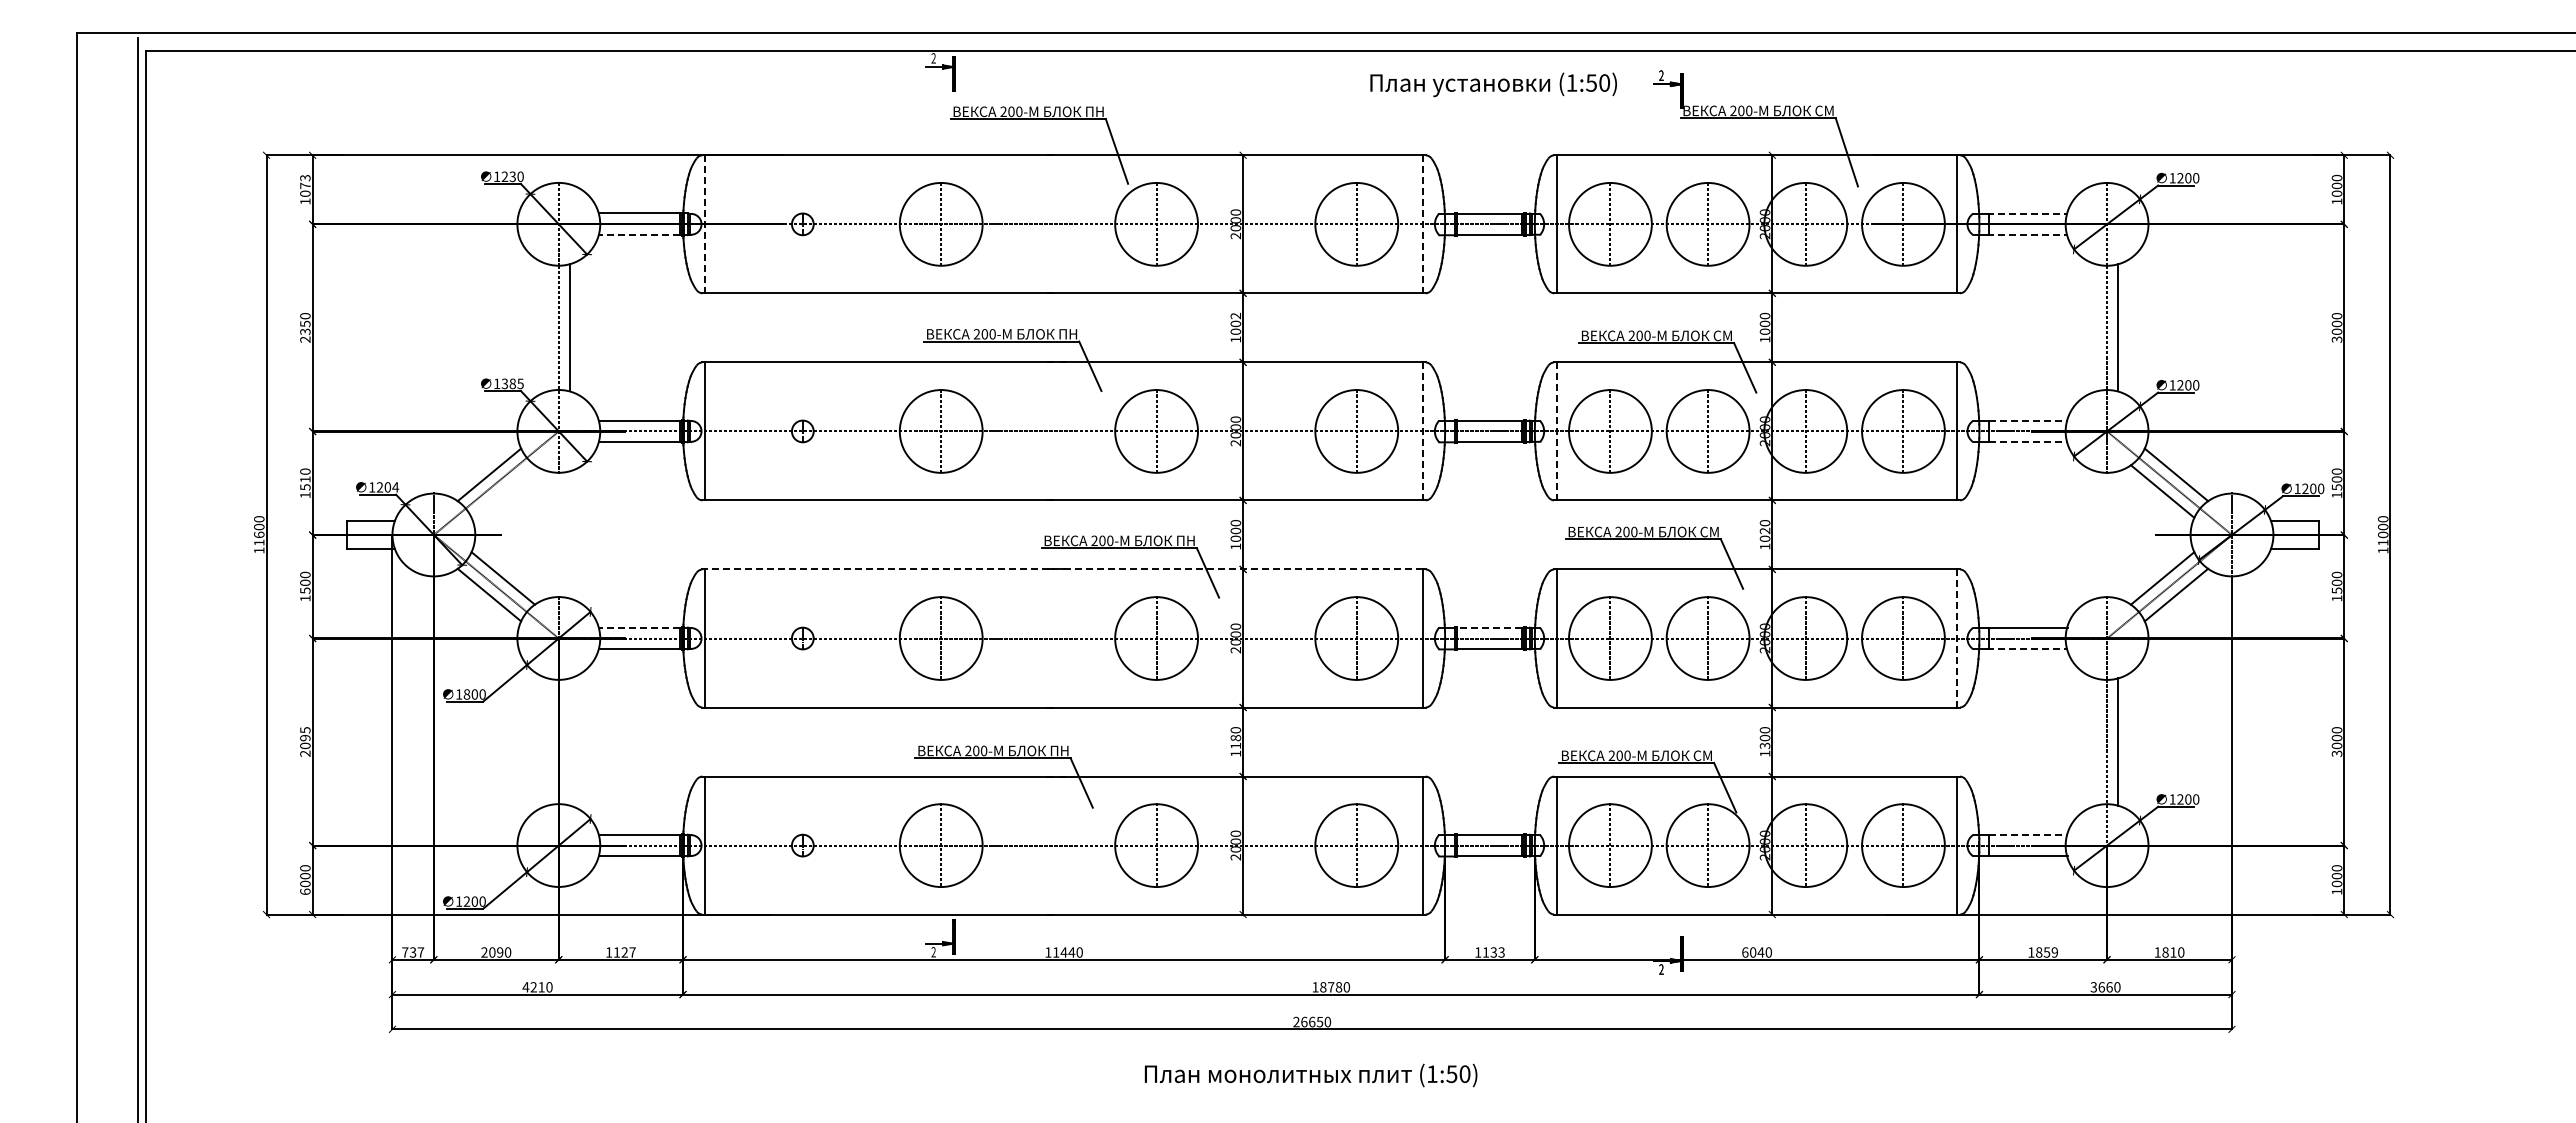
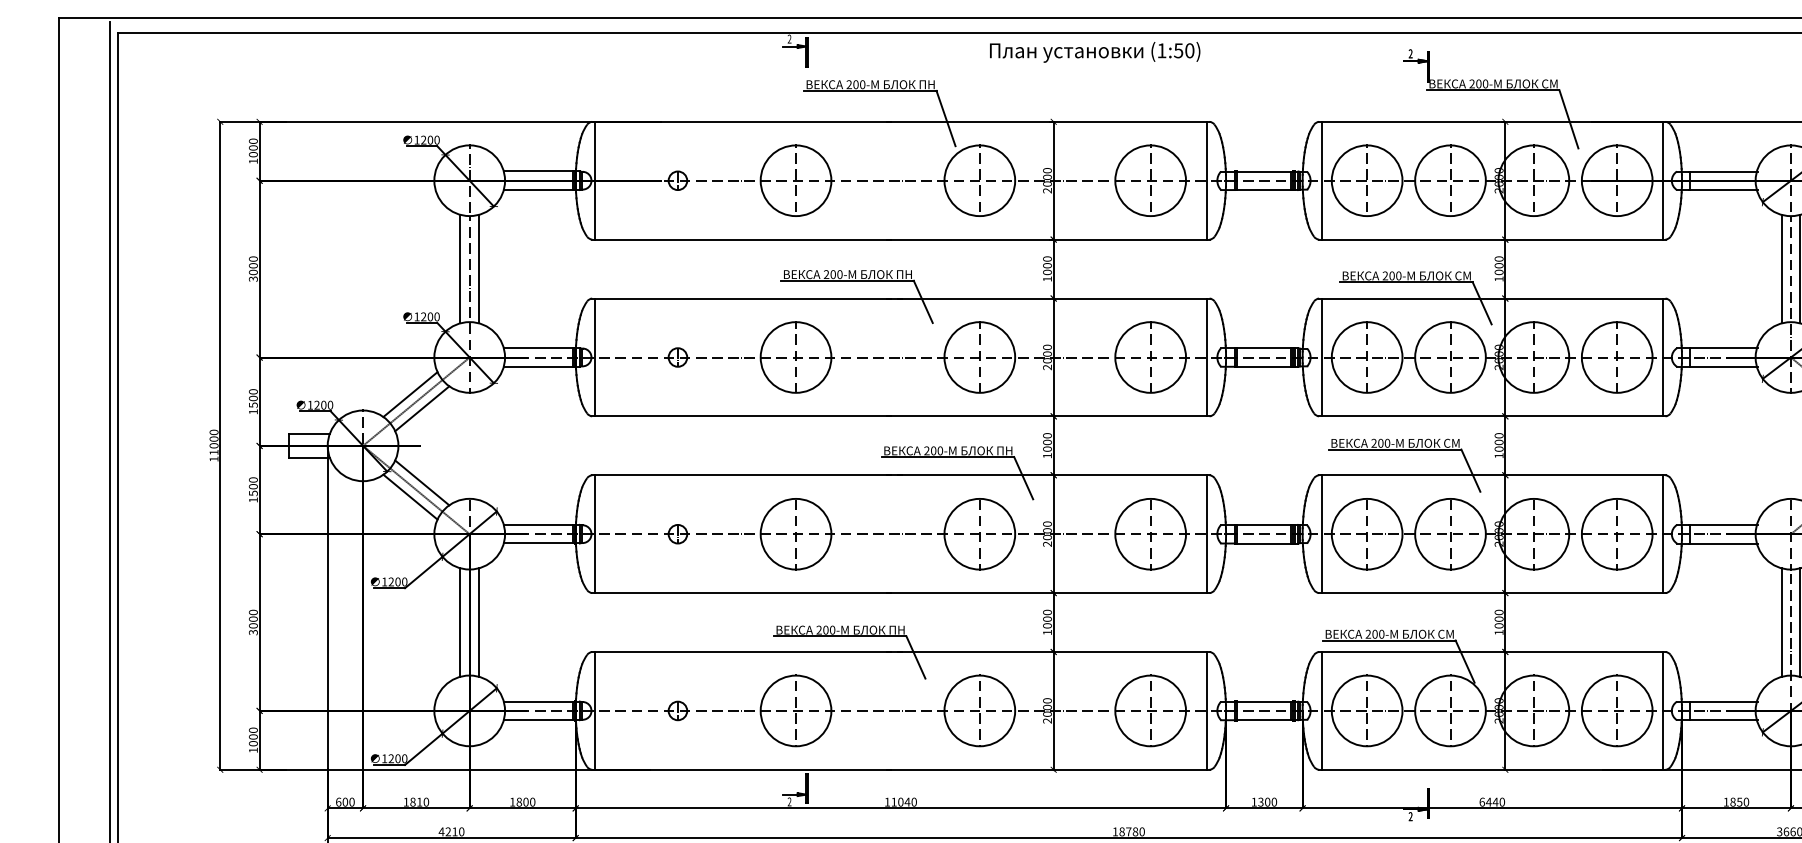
text: (1493, 84) -> (1094, 52), moved
text: (512, 176) -> (430, 139), 1230 -> 1200
text: (305, 181) -> (253, 144), 1073 -> 1000
line: (2028, 213) -> (1723, 171), dashed -> solid
line: (705, 224) -> (594, 180), dashed -> solid
line: (1423, 224) -> (1207, 180), dashed -> solid
line: (638, 235) -> (537, 190), dashed -> solid
line: (2028, 235) -> (1723, 190), dashed -> solid
text: (1235, 315) -> (1047, 258), 1002 -> 1000
line: (547, 327) -> (460, 268), added
line: (2096, 327) -> (1781, 268), added
text: (305, 331) -> (253, 272), 2350 -> 3000
text: (512, 383) -> (430, 316), 1385 -> 1200
line: (2029, 420) -> (1724, 348), dashed -> solid
line: (1423, 431) -> (1207, 357), dashed -> solid
line: (1556, 431) -> (1321, 357), dashed -> solid
line: (2029, 442) -> (1724, 366), dashed -> solid
text: (305, 479) -> (253, 398), 1510 -> 1500
text: (395, 487) -> (330, 405), 1204 -> 1200
line: (502, 491) -> (421, 408), added
text: (1765, 530) -> (1499, 442), 1020 -> 1000
text: (259, 534) -> (214, 445), 11600 -> 11000
line: (1064, 569) -> (901, 475), dashed -> solid
line: (638, 627) -> (537, 524), dashed -> solid
line: (1489, 627) -> (1263, 524), dashed -> solid
line: (1957, 638) -> (1663, 534), dashed -> solid
line: (2028, 649) -> (1723, 543), dashed -> solid
text: (466, 694) -> (390, 581), 1800 -> 1200
text: (305, 741) -> (253, 622), 2095 -> 3000
line: (547, 741) -> (460, 622), added
line: (569, 741) -> (478, 622), added
text: (1235, 741) -> (1047, 622), 1180 -> 1000
line: (2096, 741) -> (1781, 622), added
text: (1765, 745) -> (1499, 625), 1300 -> 1000
line: (2029, 834) -> (1724, 701), dashed -> solid
text: (305, 891) -> (253, 750), 6000 -> 1000
text: (413, 952) -> (345, 802), 737 -> 600
text: (492, 952) -> (413, 802), 2090 -> 1810
text: (624, 952) -> (525, 802), 1127 -> 1800
text: (1063, 952) -> (900, 802), 11440 -> 11040
text: (1493, 952) -> (1267, 802), 1133 -> 1300
text: (1752, 952) -> (1488, 802), 6040 -> 6440
text: (2054, 952) -> (1746, 802), 1859 -> 1850

